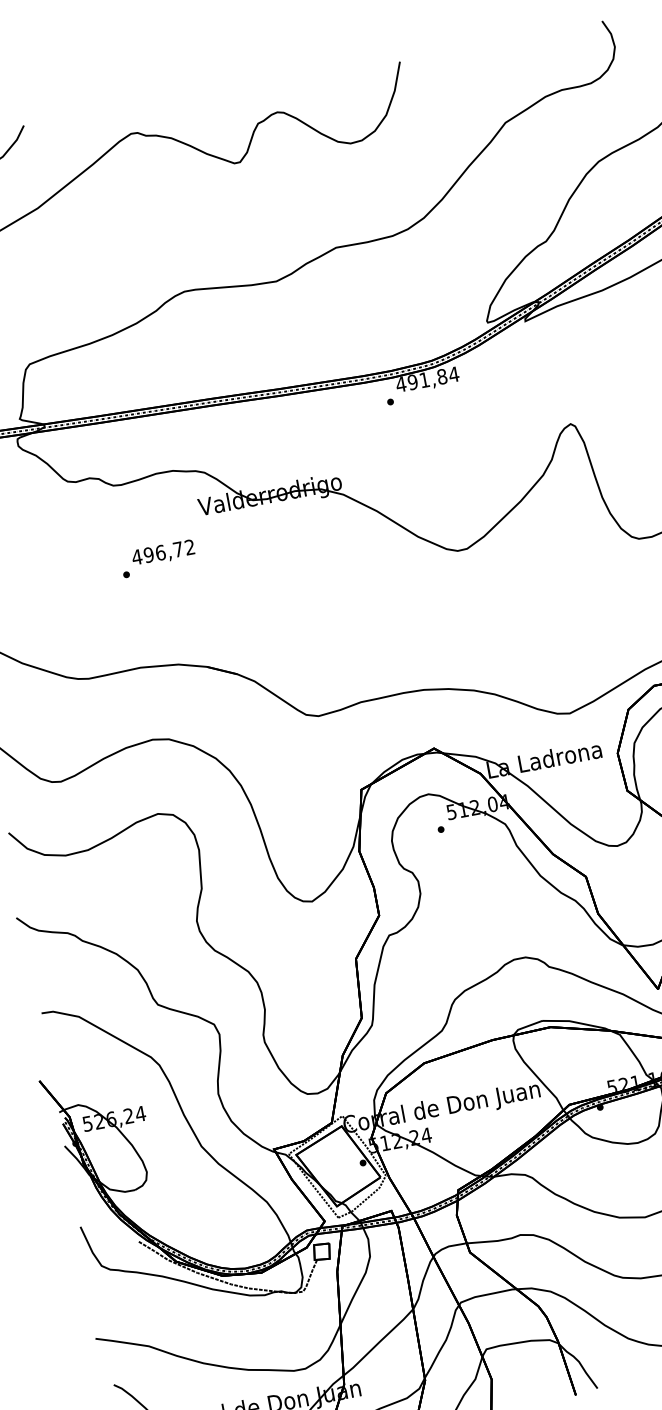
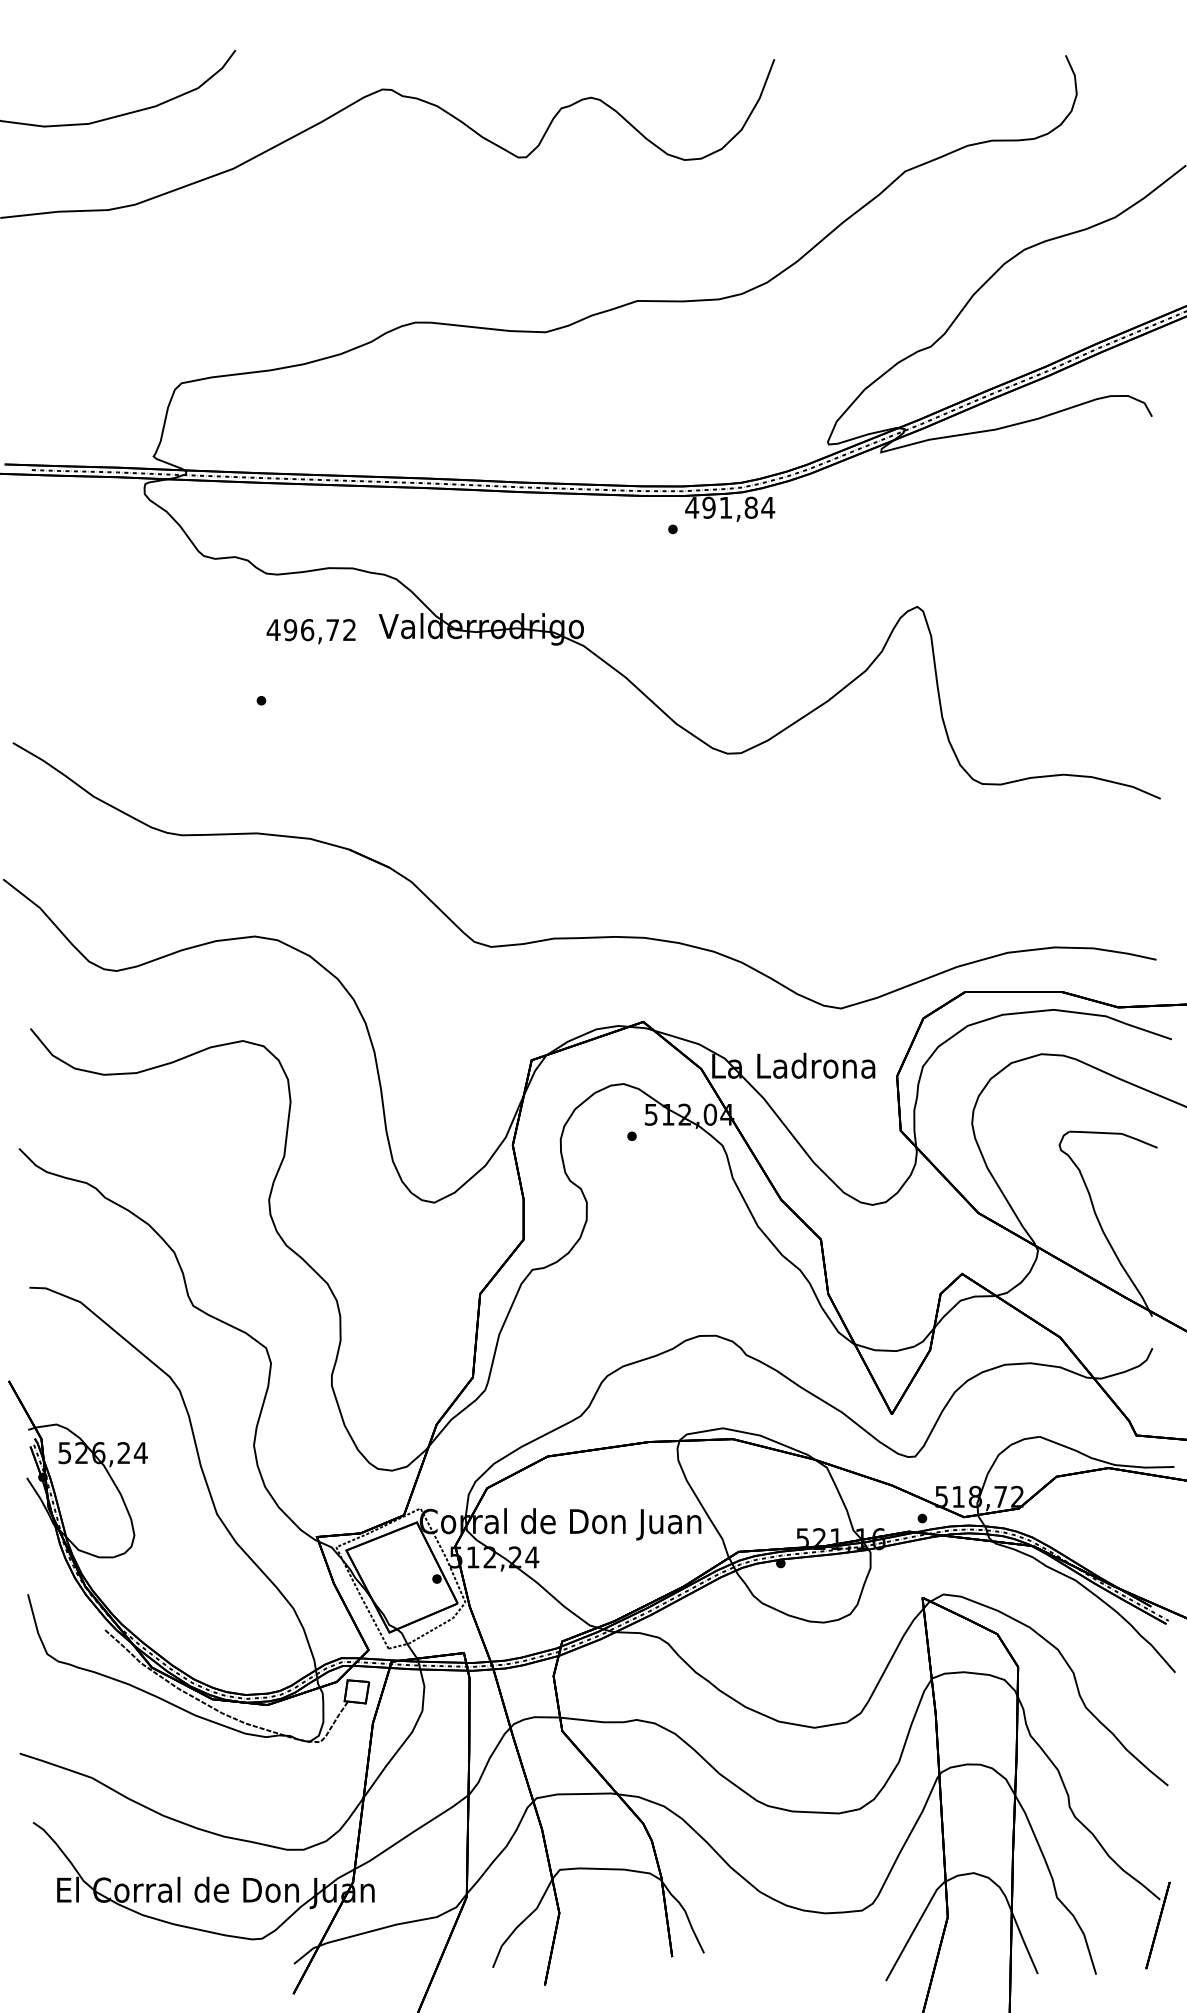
text: (162, 553) -> (310, 631), moved

